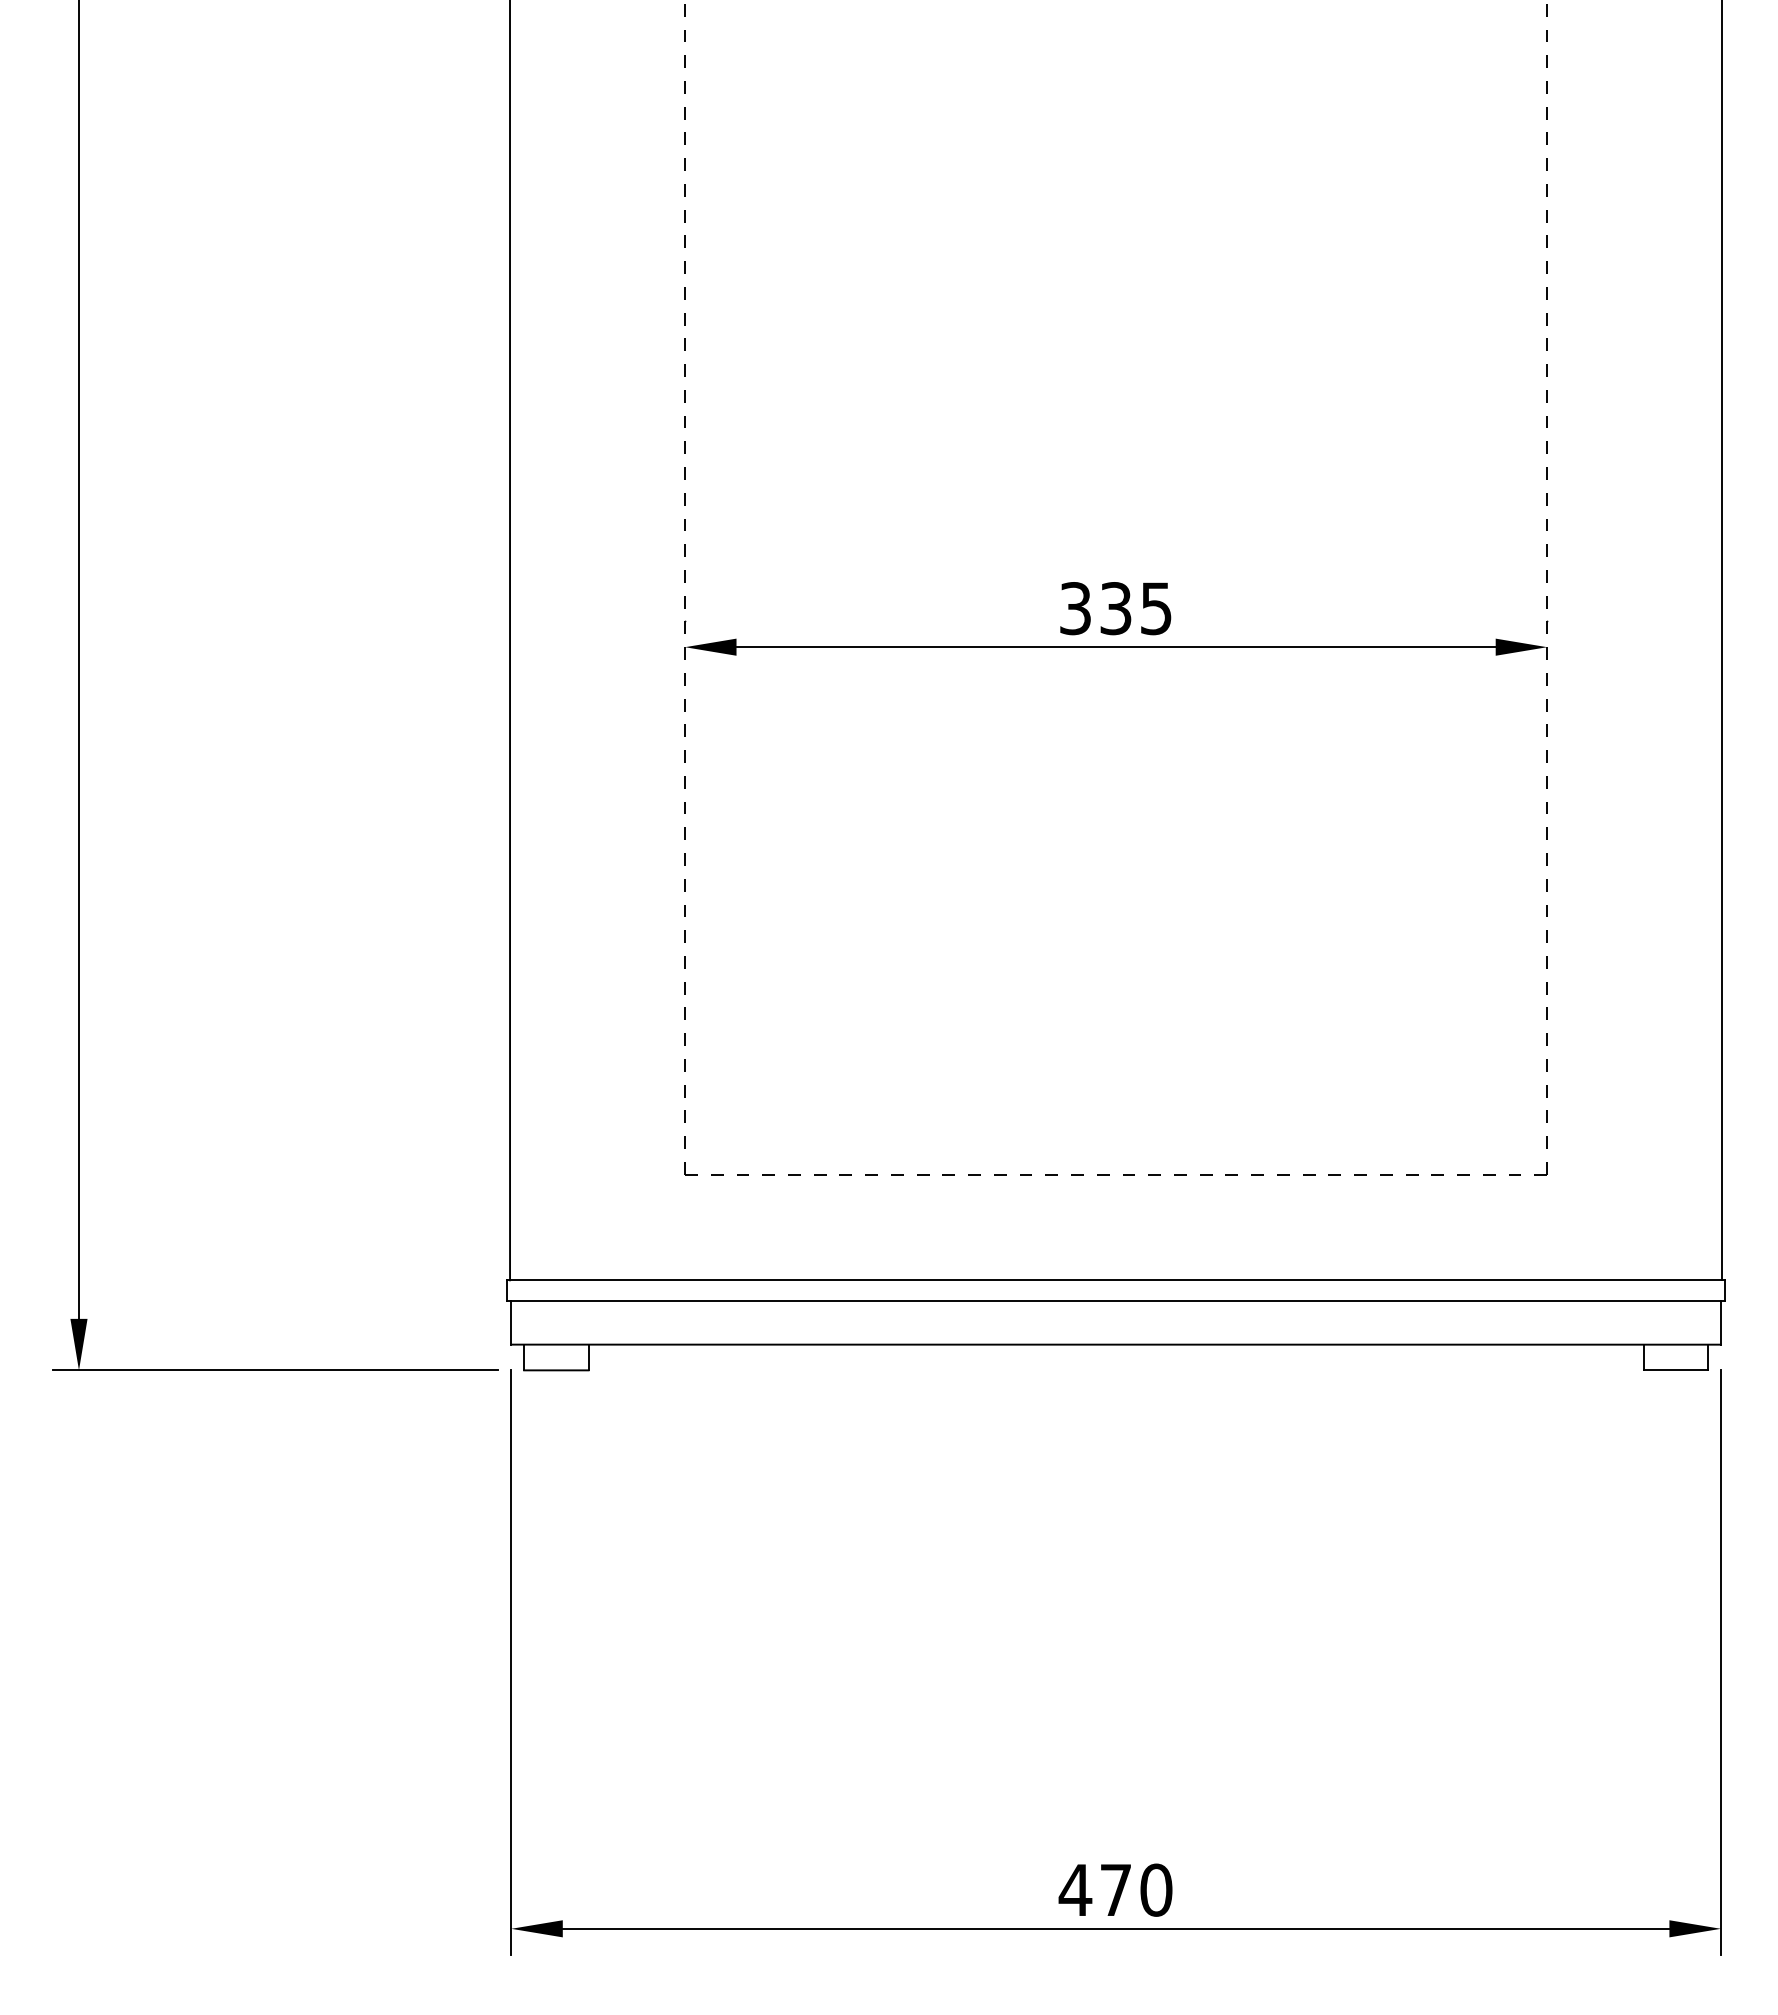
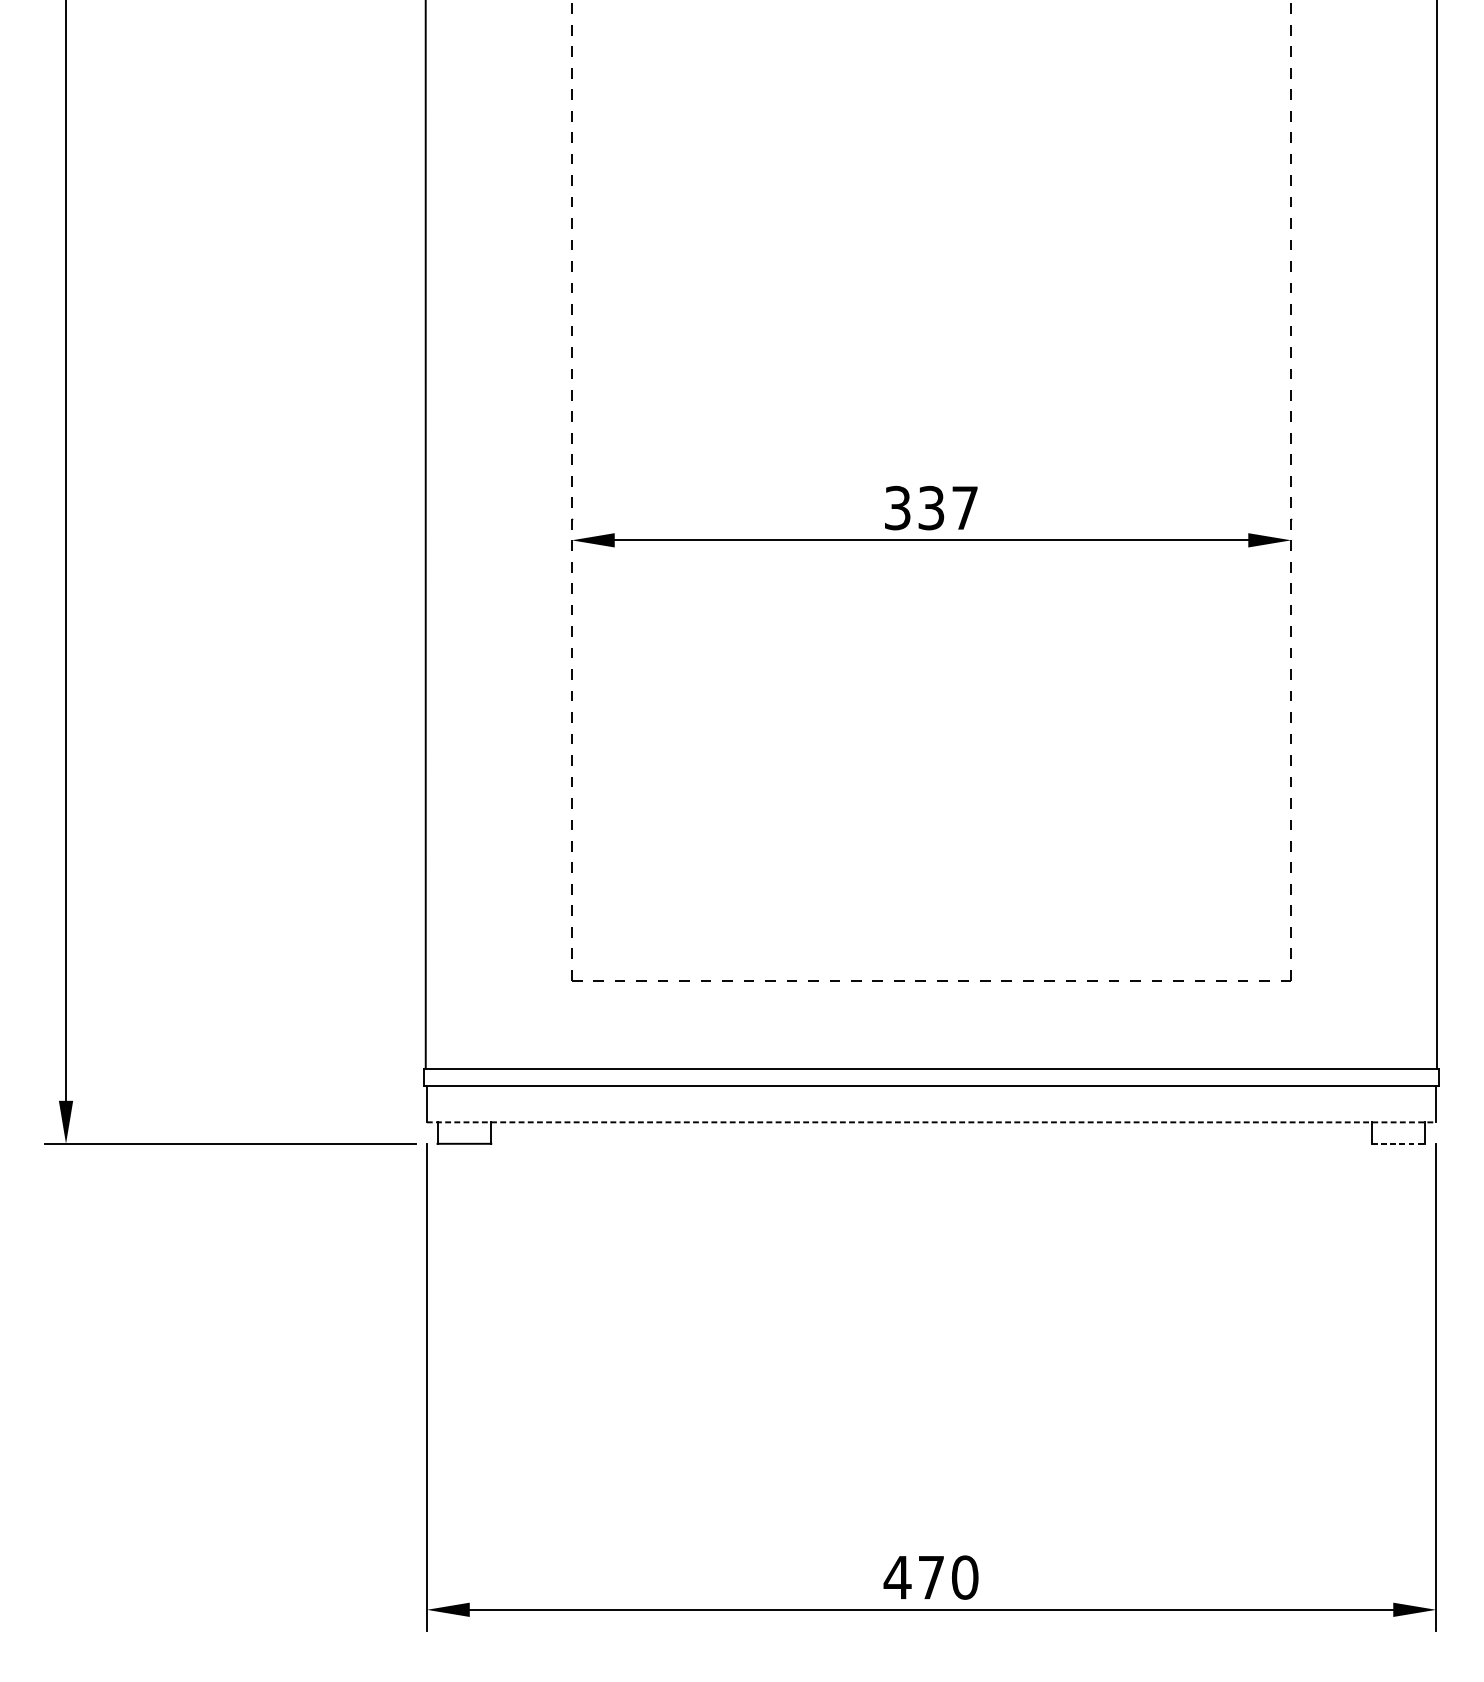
text: (1156, 608) -> (965, 508), 335 -> 337
line: (1116, 1344) -> (931, 1122), solid -> dashed
line: (1676, 1370) -> (1399, 1143), solid -> dashed

